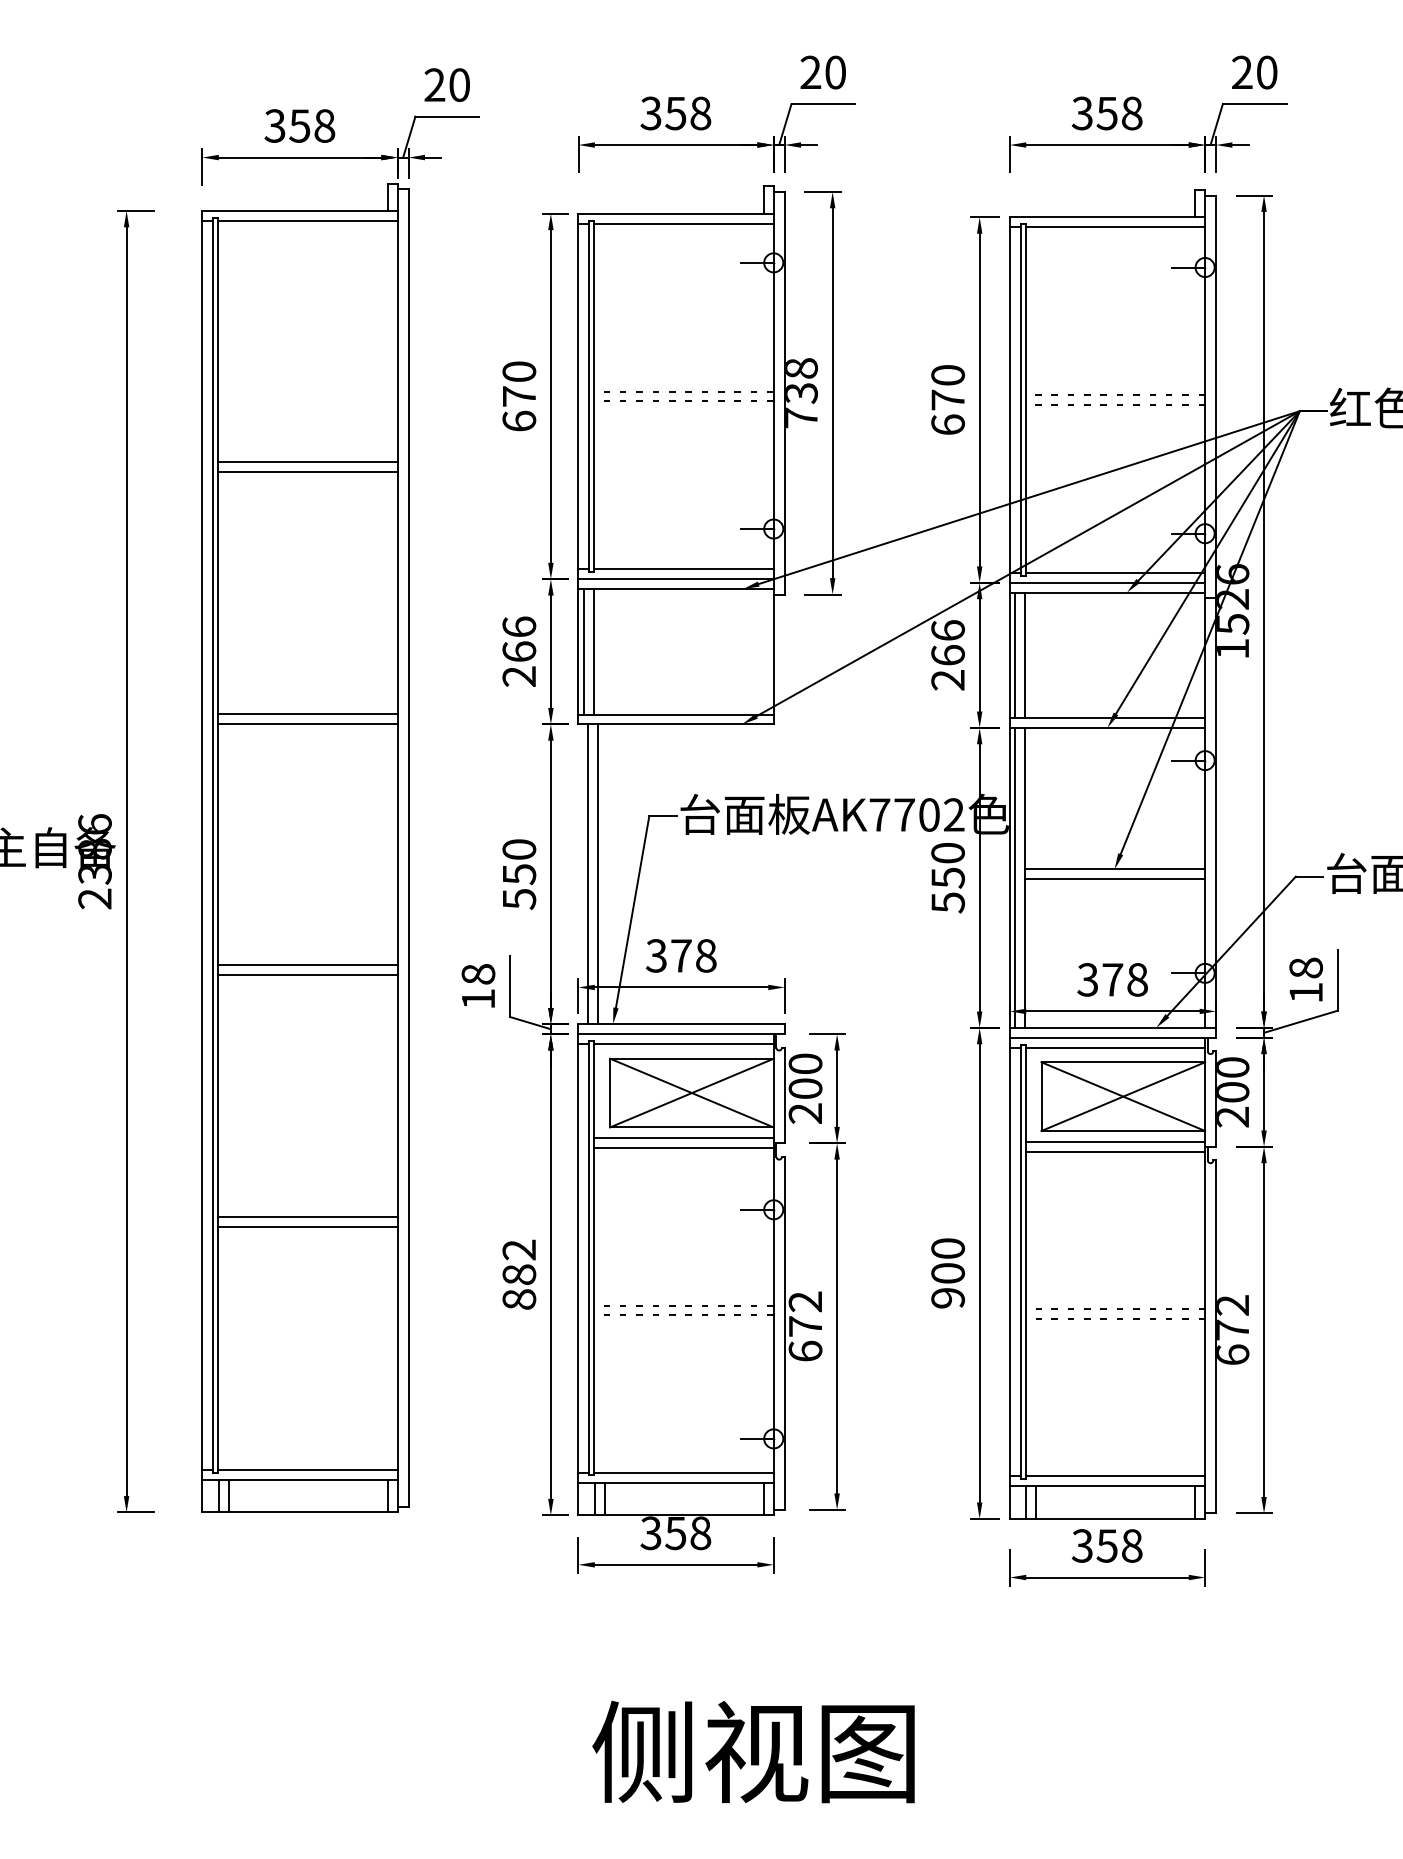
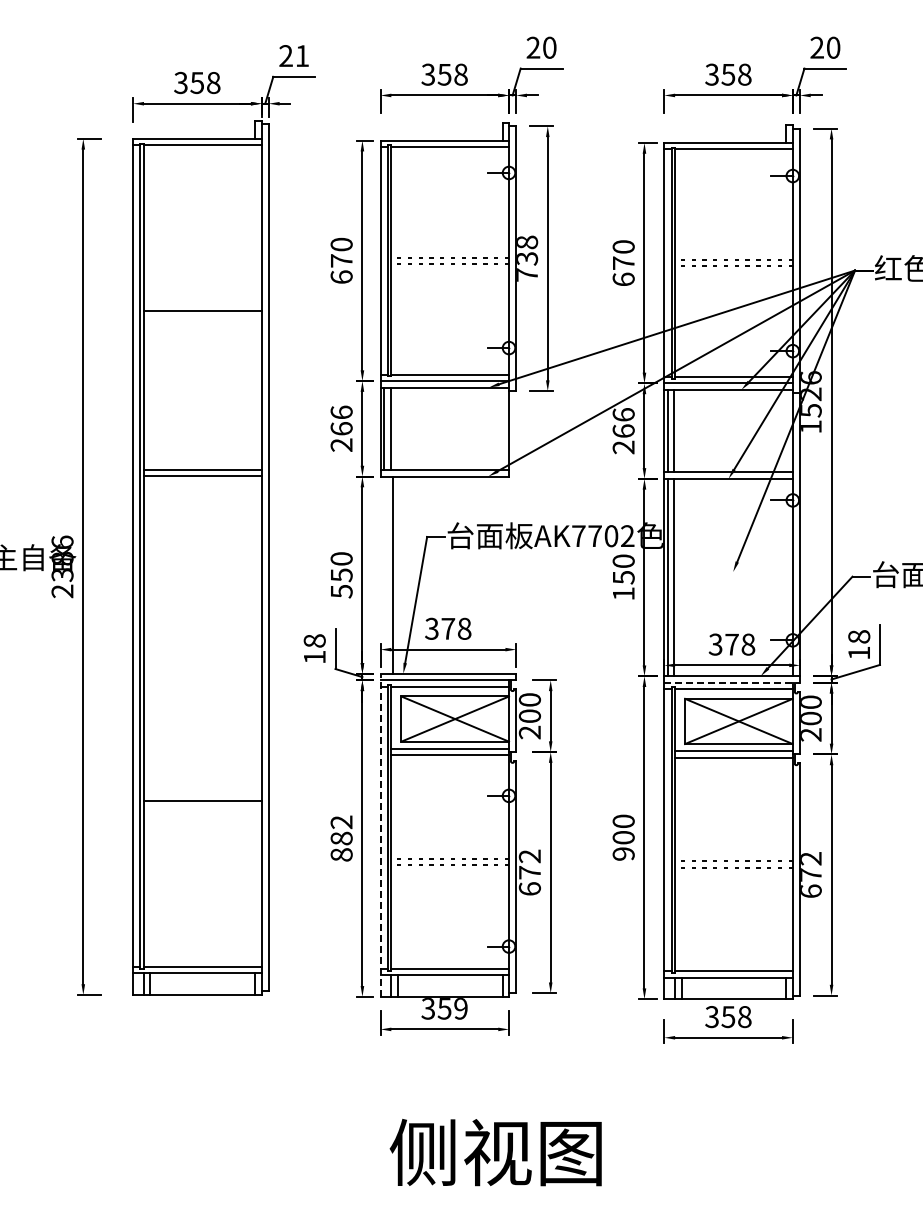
text: (459, 85) -> (302, 56), 20 -> 21
line: (307, 462) -> (202, 304), removed
line: (1114, 868) -> (733, 571), removed
line: (589, 873) -> (387, 574), removed
line: (1114, 879) -> (733, 578), removed
text: (947, 902) -> (623, 593), 550 -> 150
line: (307, 965) -> (202, 635), removed
line: (307, 975) -> (202, 641), removed
line: (1113, 1037) -> (732, 682), solid -> dashed
line: (307, 1225) -> (202, 806), removed
line: (578, 1268) -> (380, 834), solid -> dashed
text: (699, 1533) -> (460, 1008), 358 -> 359

